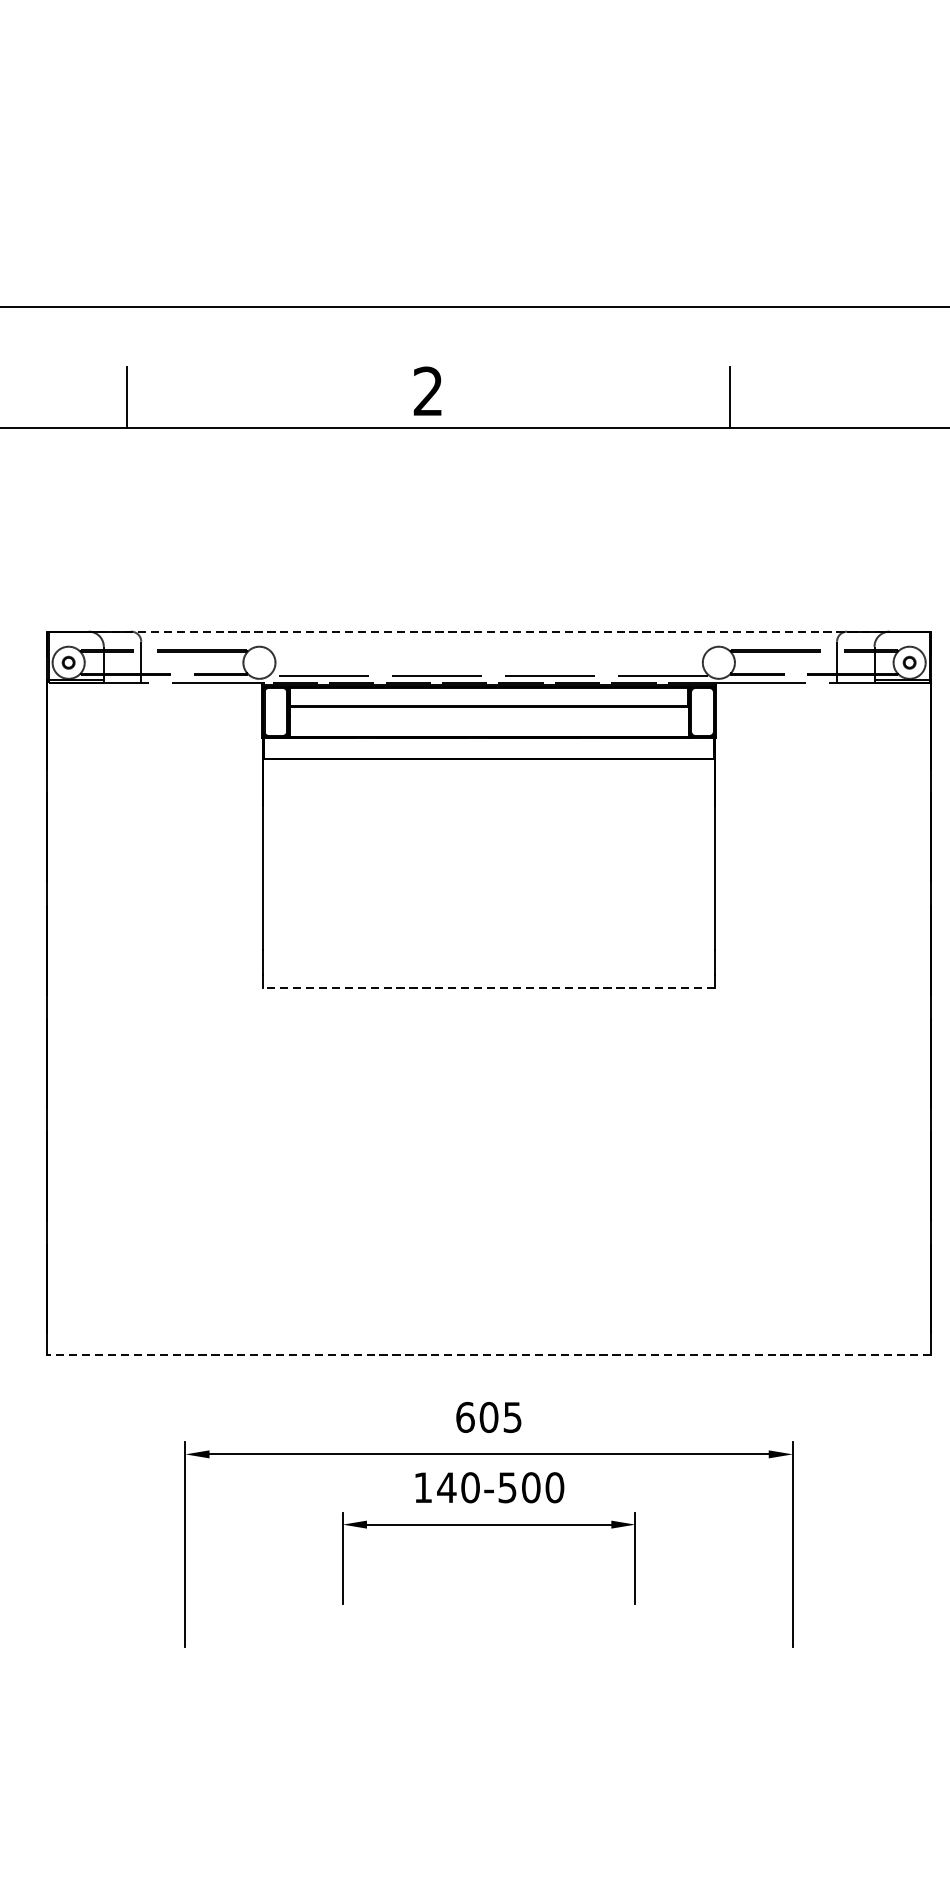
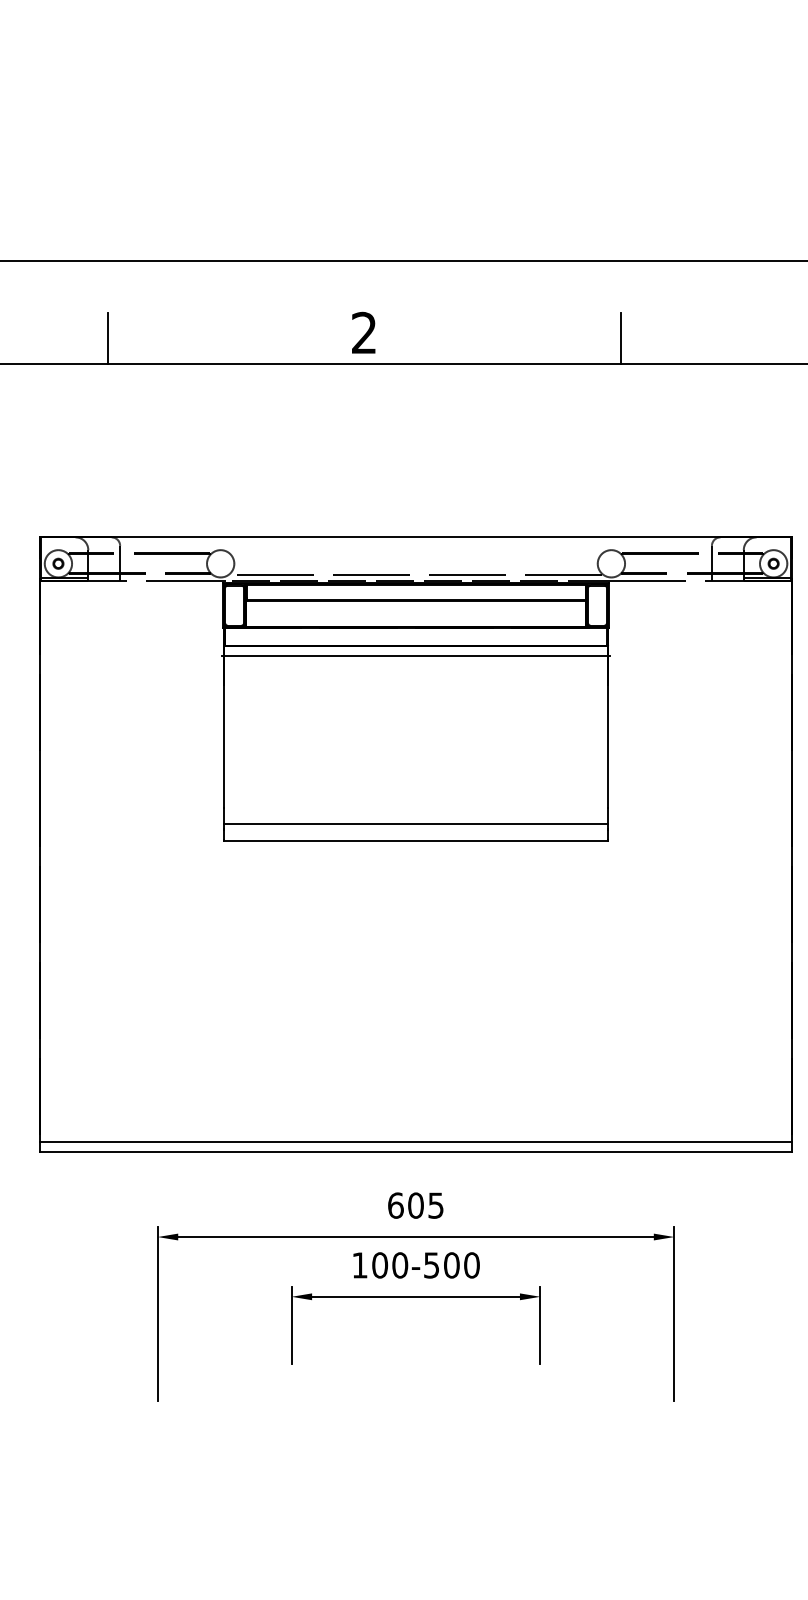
line: (489, 631) -> (416, 537), dashed -> solid
line: (488, 770) -> (415, 655), added
line: (488, 968) -> (415, 823), added
line: (488, 988) -> (415, 840), dashed -> solid
line: (488, 1342) -> (415, 1141), added
line: (489, 1354) -> (416, 1152), dashed -> solid
text: (446, 1487) -> (379, 1265), 140-500 -> 100-500

